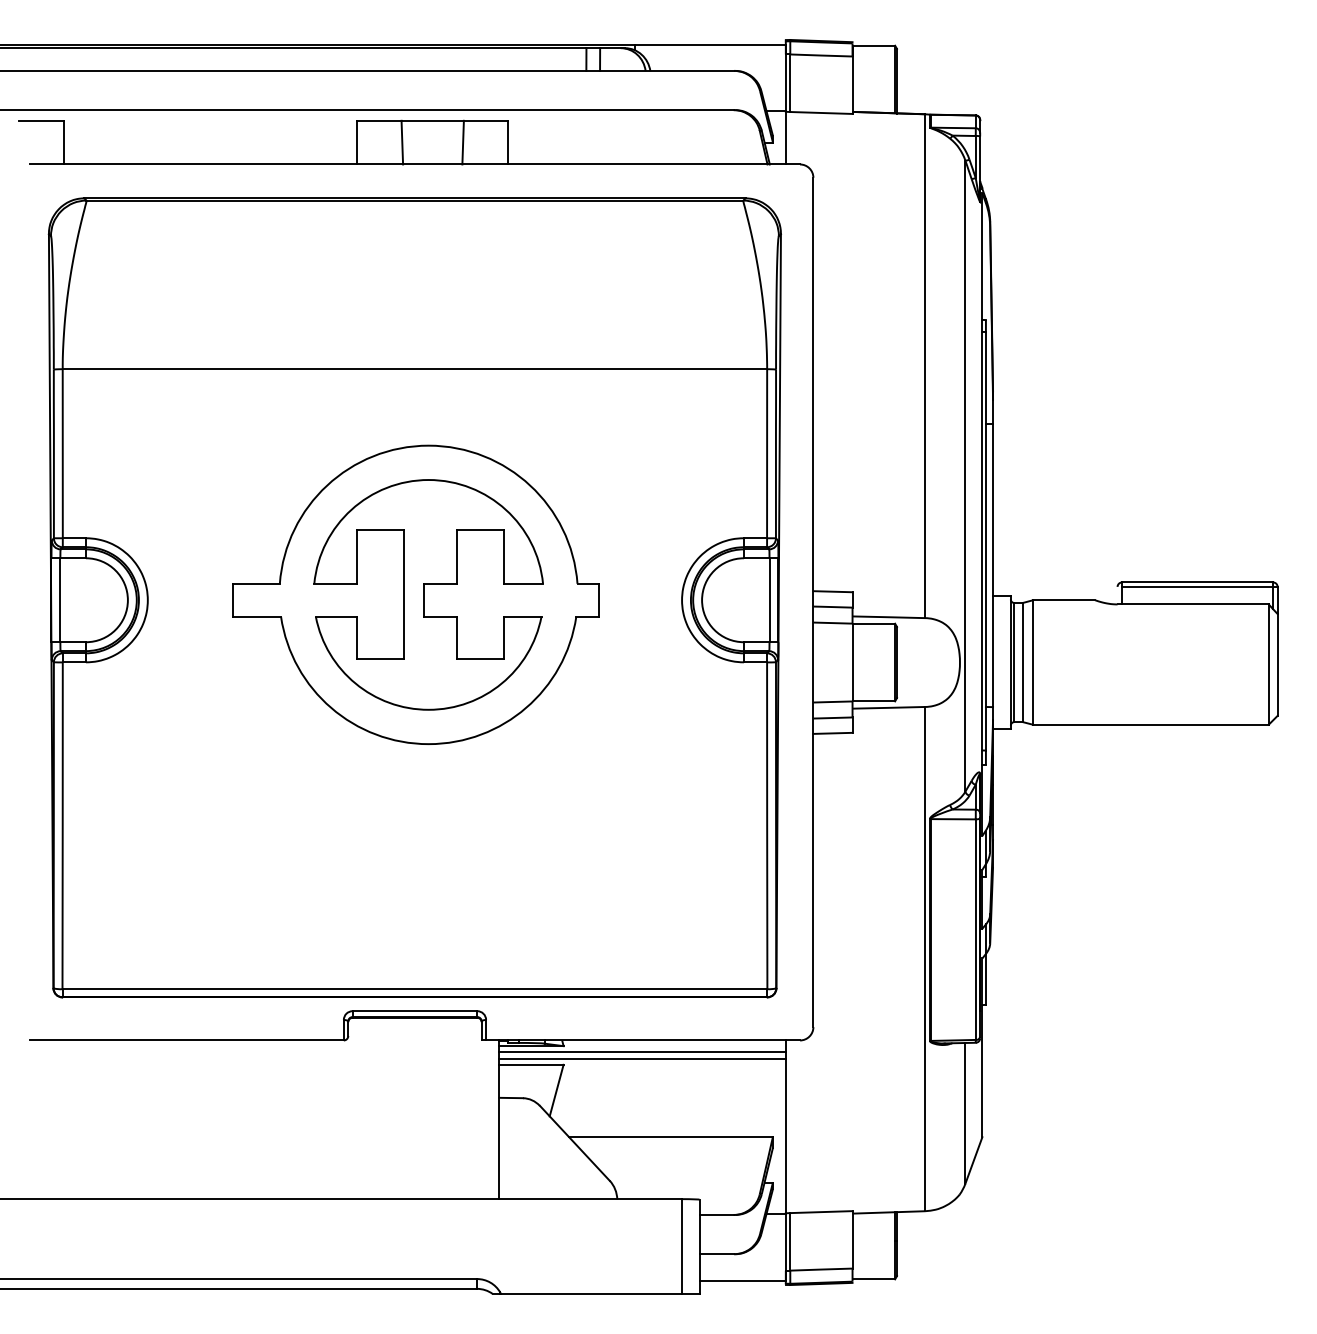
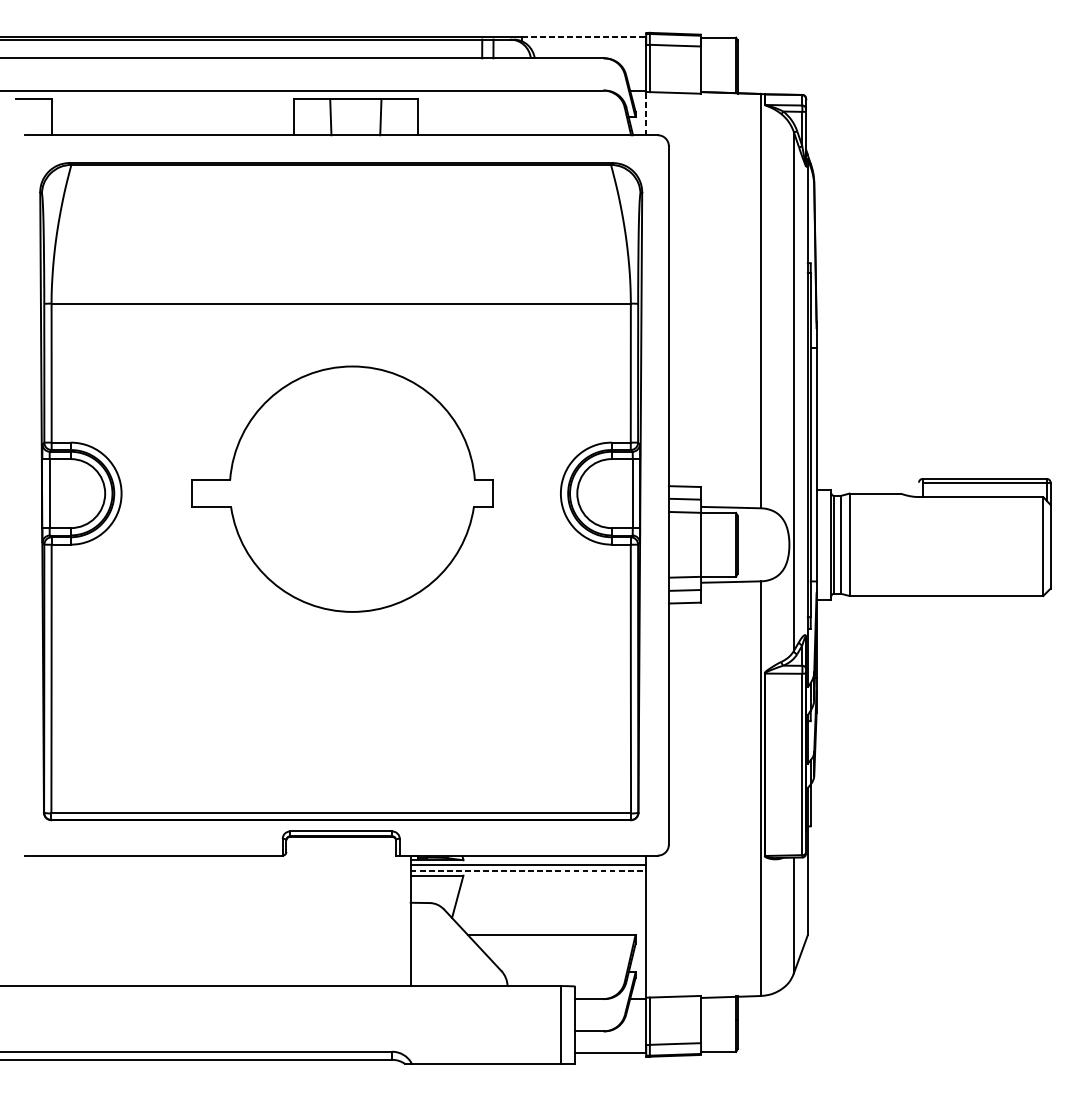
line: (710, 44) -> (584, 36), solid -> dashed
line: (785, 137) -> (645, 113), solid -> dashed
part: (428, 594) -> (352, 488), removed
line: (643, 1058) -> (529, 870), solid -> dashed

